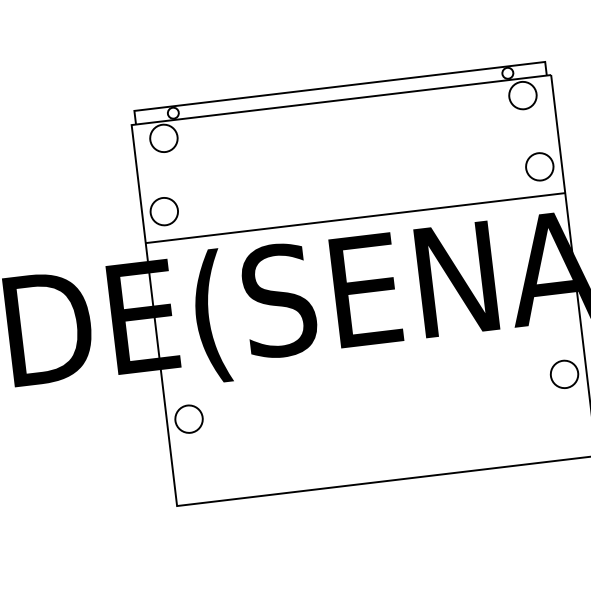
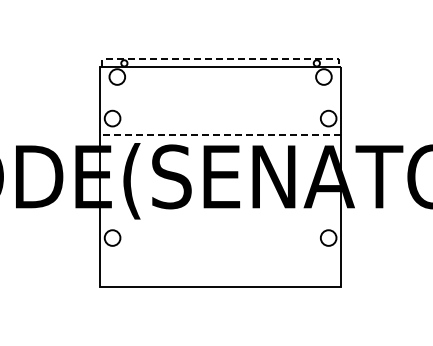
line: (341, 86) -> (221, 59), solid -> dashed
line: (355, 218) -> (220, 135), solid -> dashed

